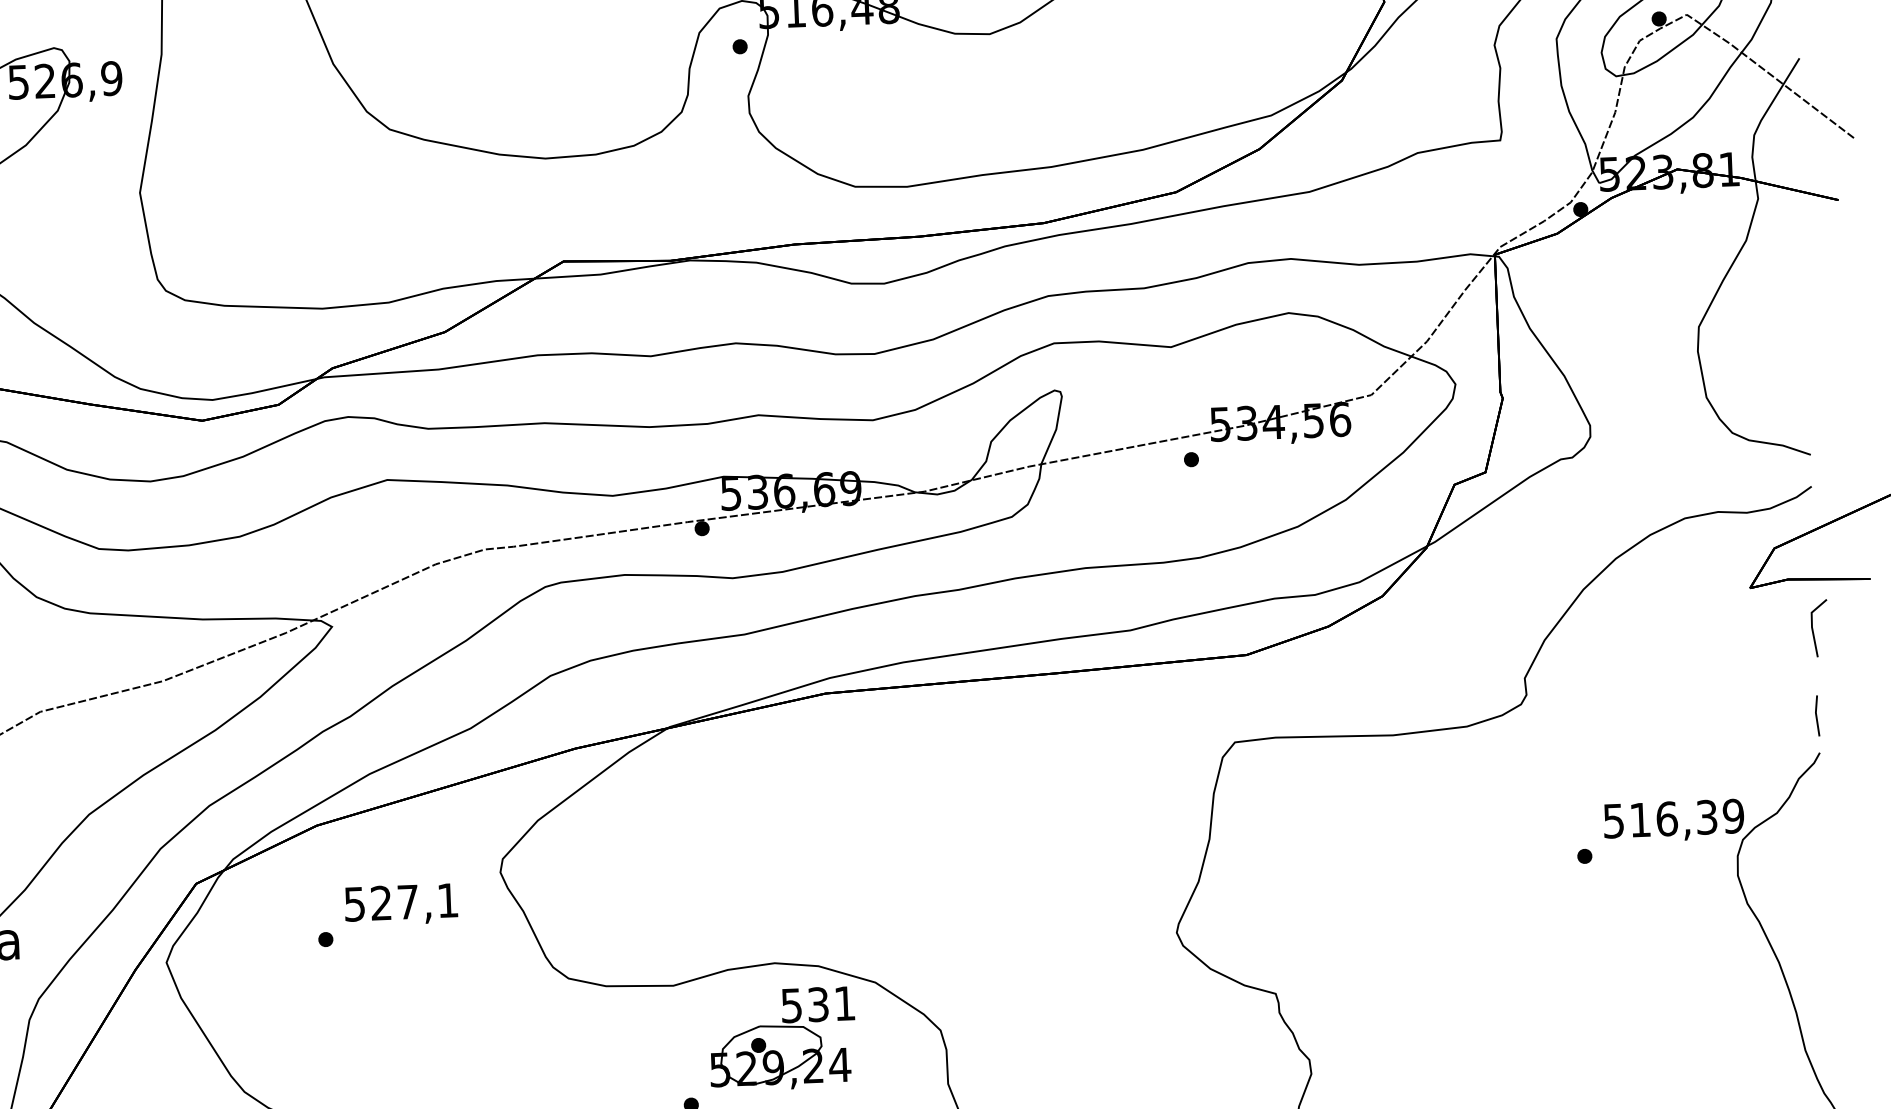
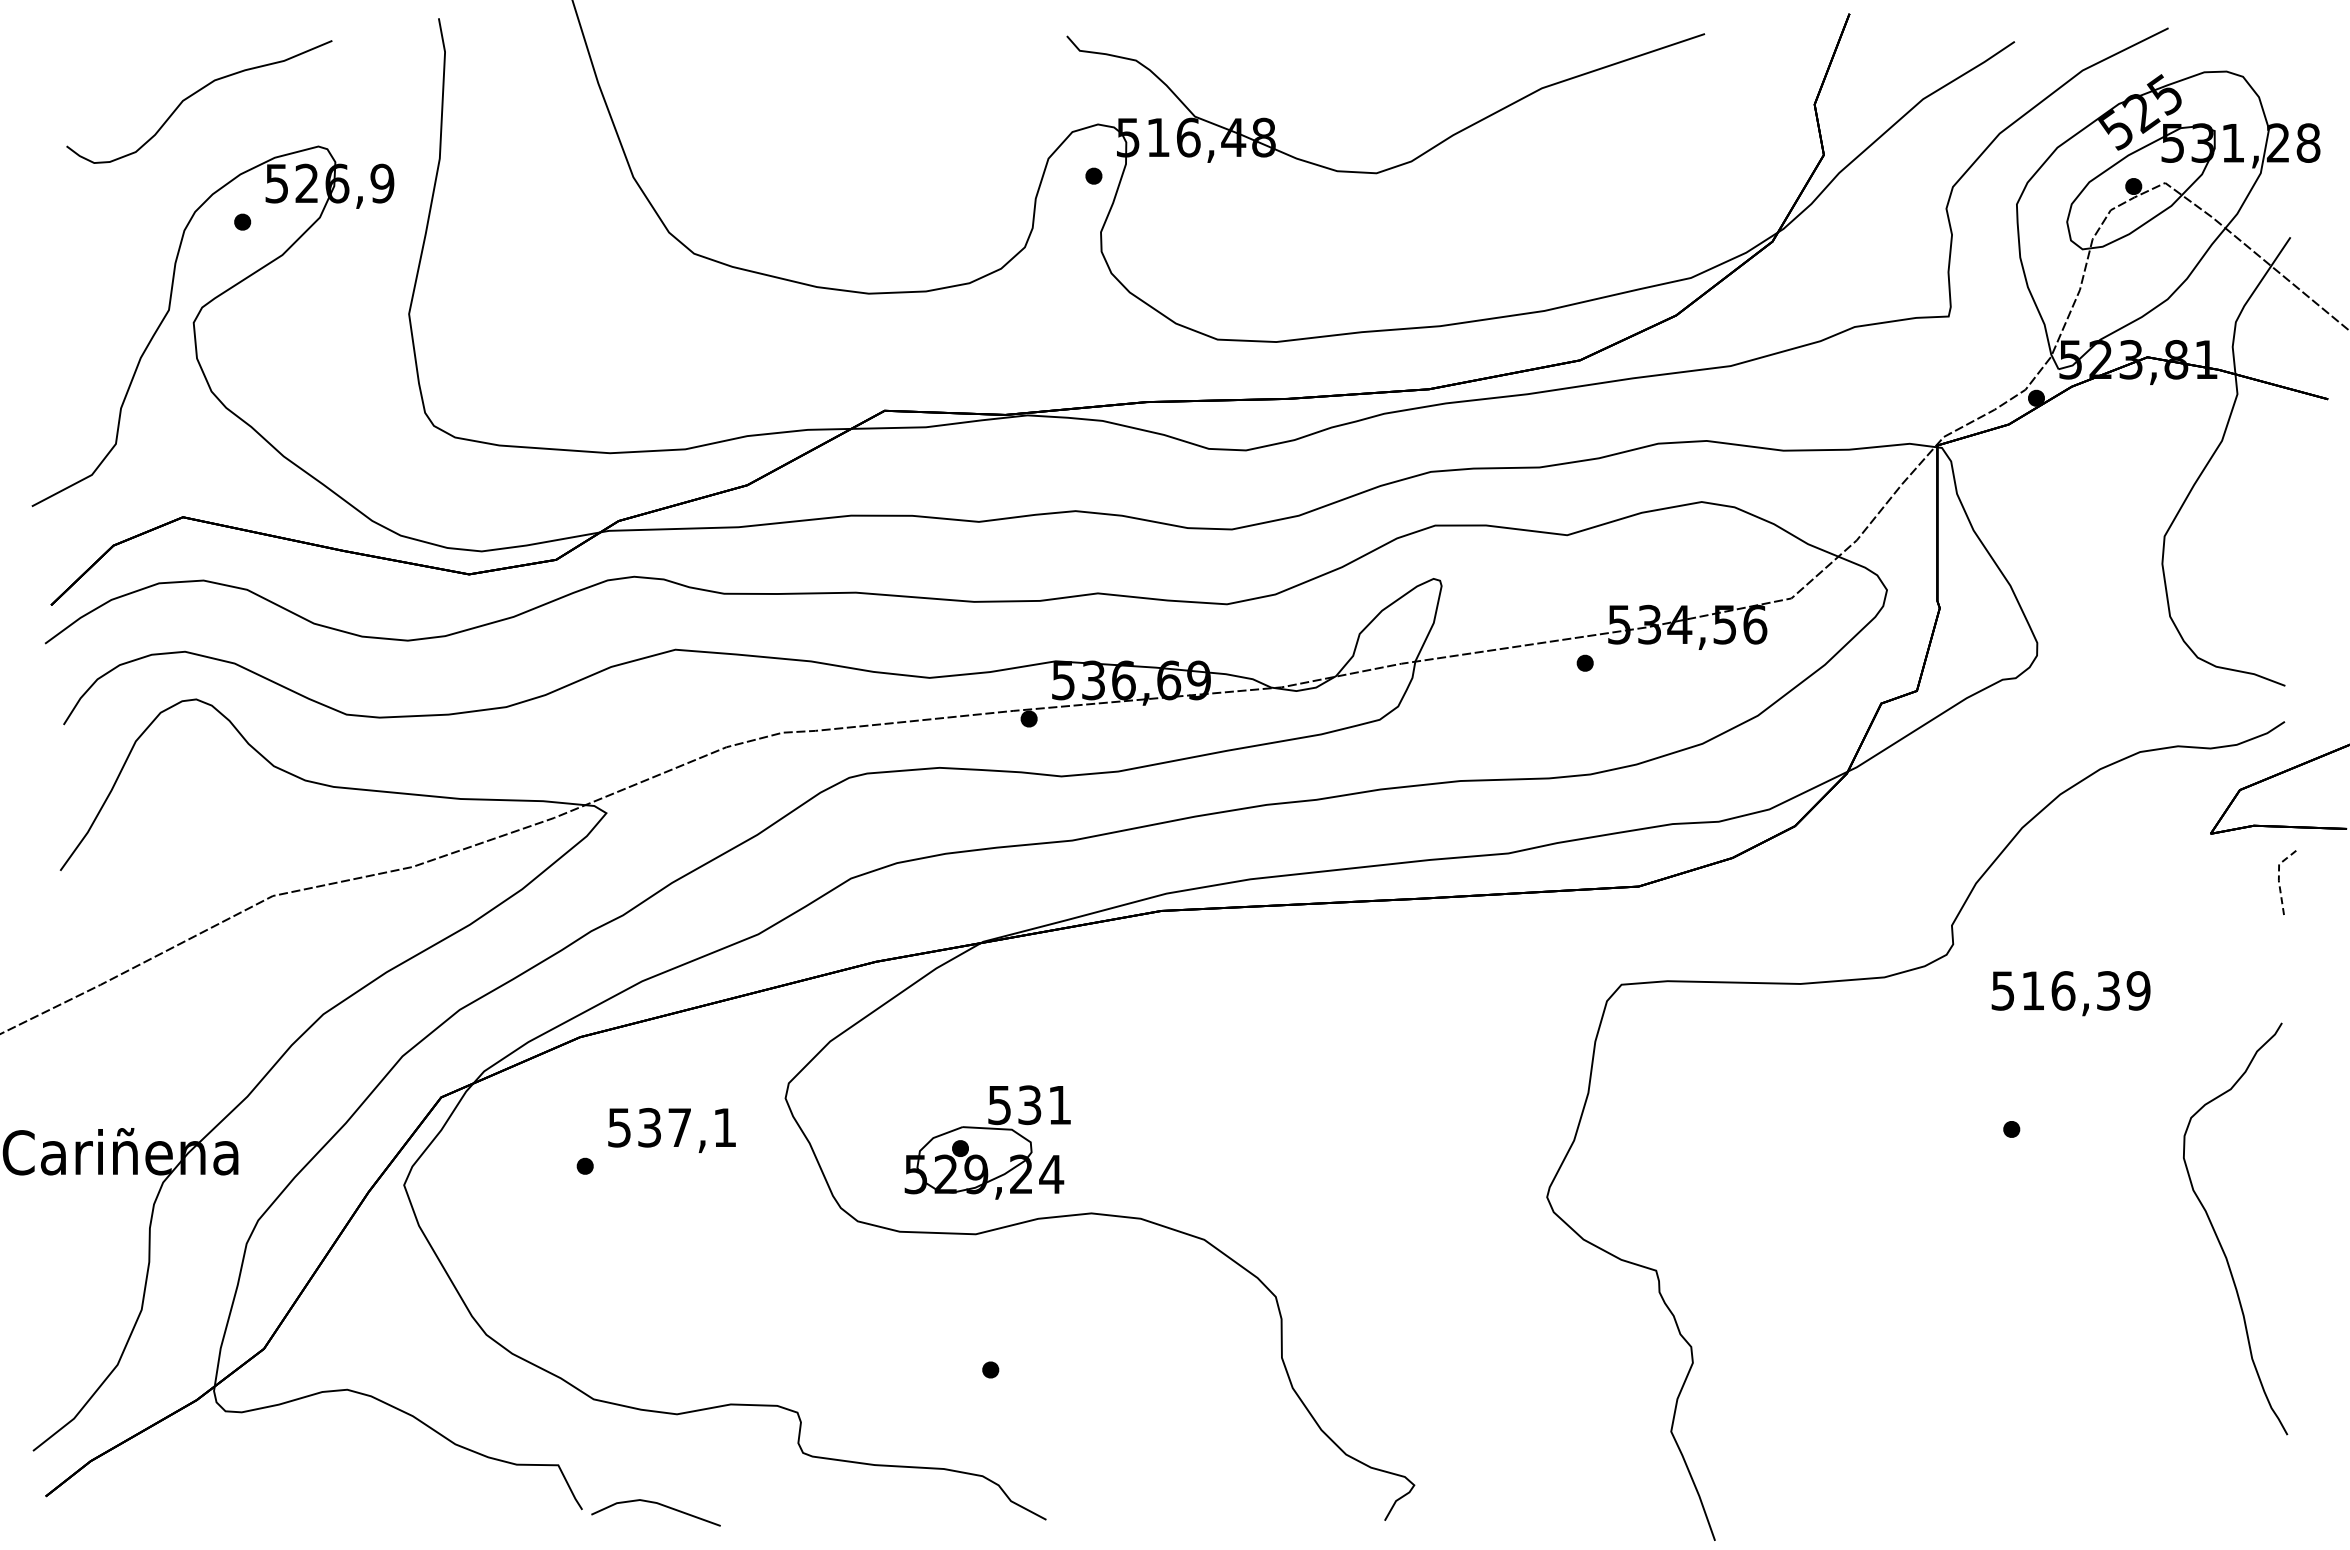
line: (1811, 624) -> (2278, 877), solid -> dashed
line: (1817, 716) -> (2280, 981), removed
text: (1673, 821) -> (2070, 993), moved
text: (381, 903) -> (649, 1127), 527,1 -> 537,1
part: (782, 1039) -> (987, 1142), moved

